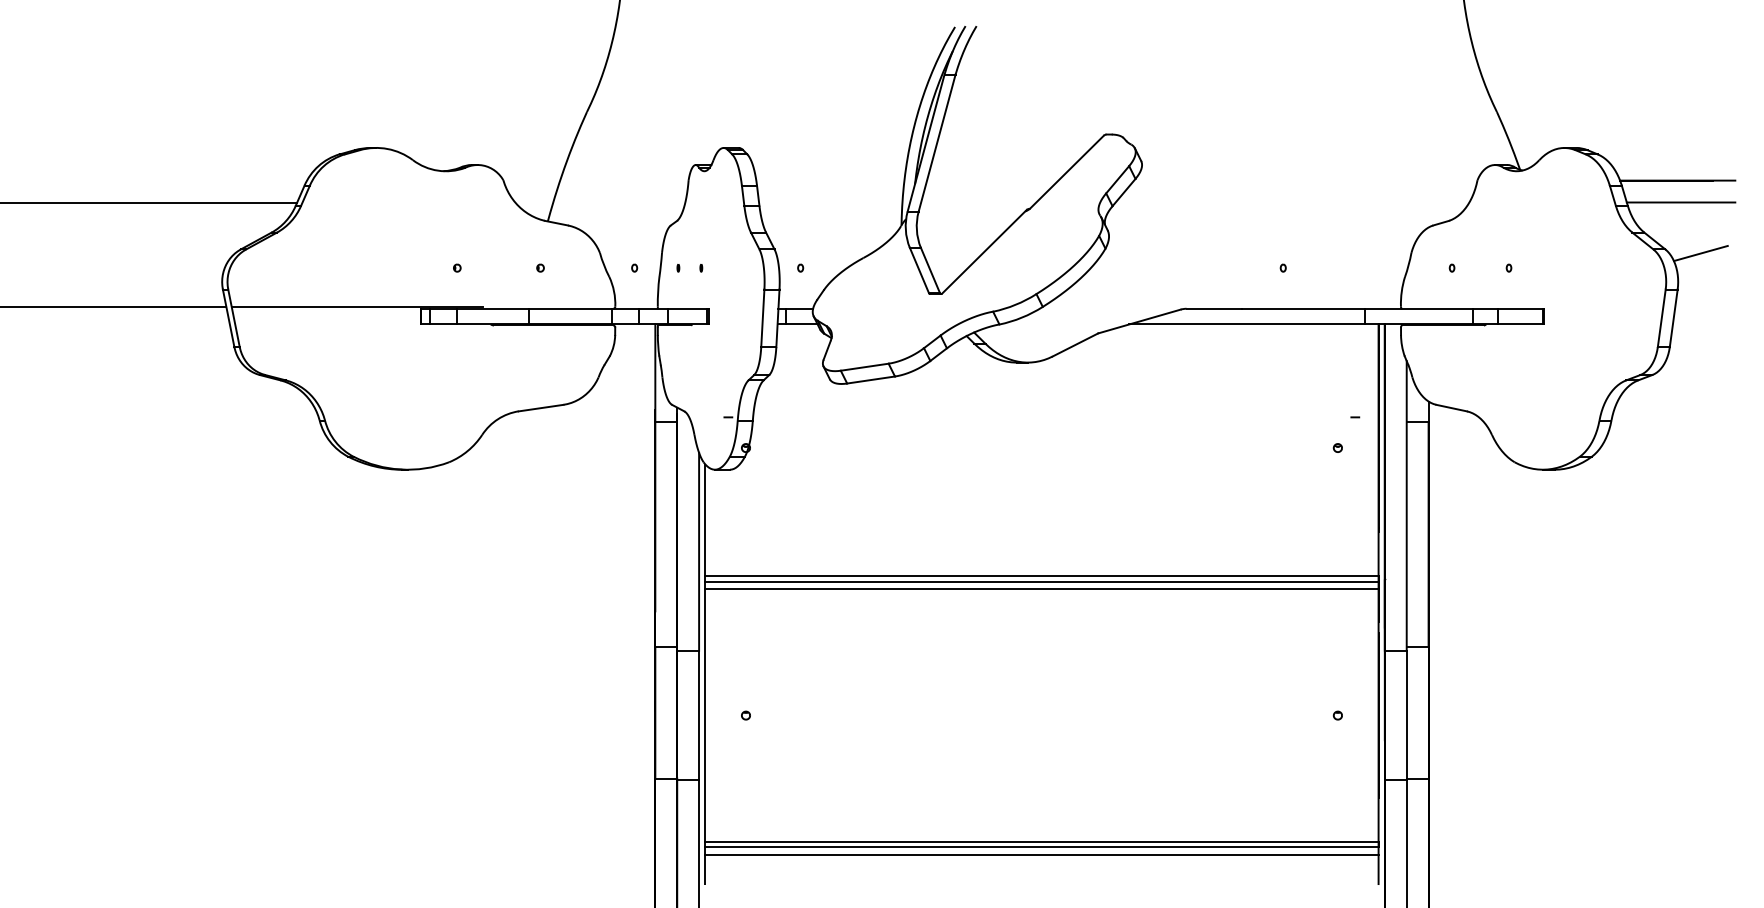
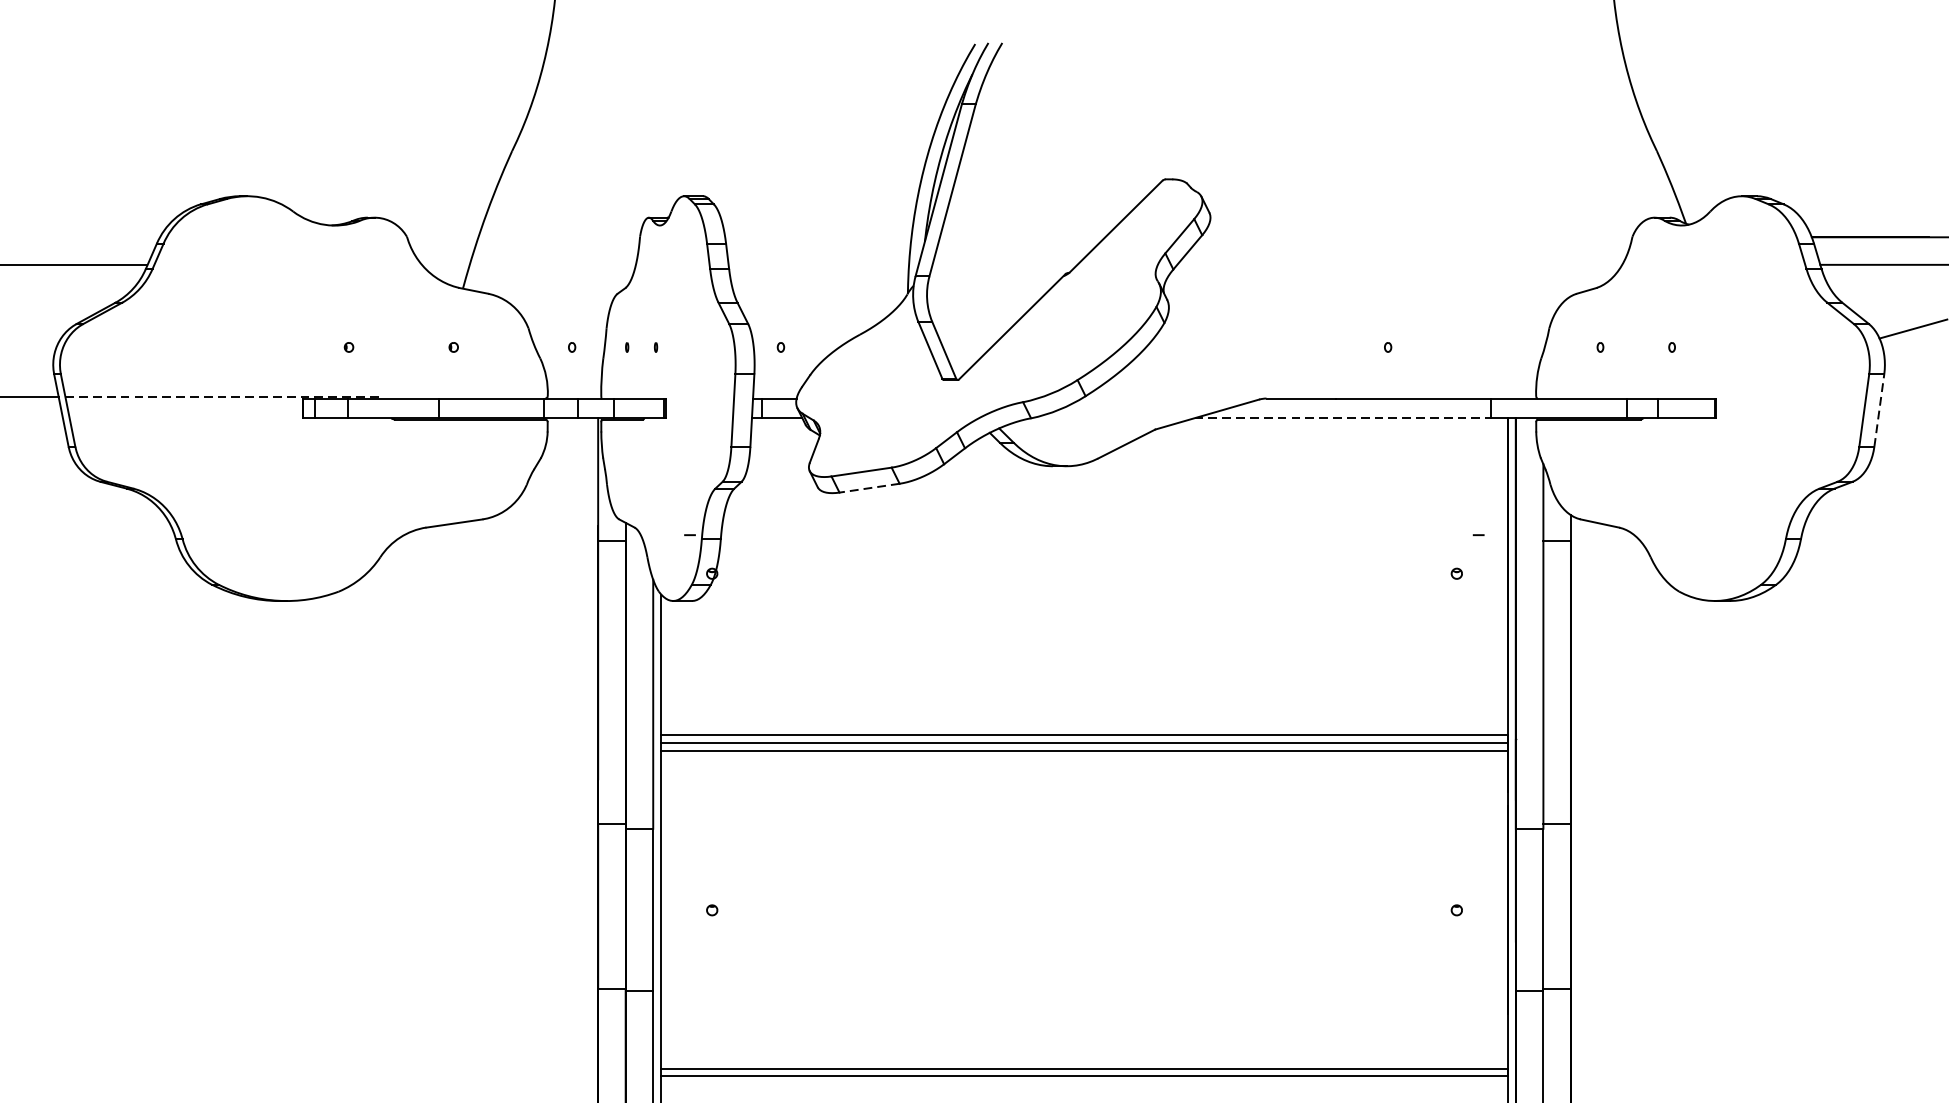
line: (357, 307) -> (223, 396), solid -> dashed
line: (1673, 317) -> (1879, 409), solid -> dashed
line: (1247, 324) -> (1343, 418), solid -> dashed
line: (870, 380) -> (868, 488), solid -> dashed
line: (1041, 855) -> (1083, 1086), removed

